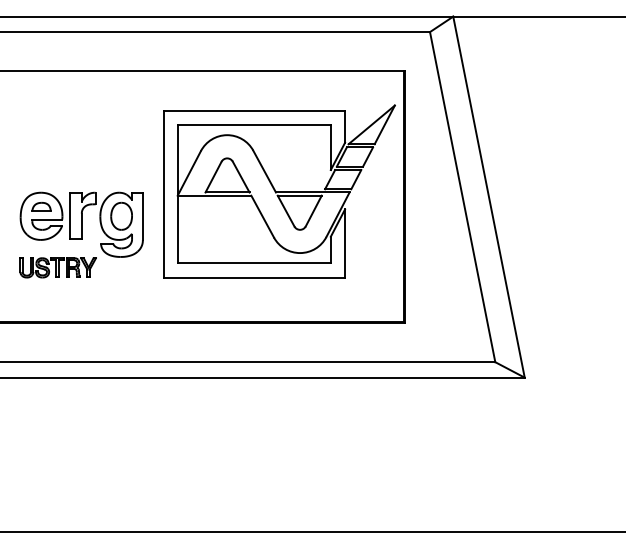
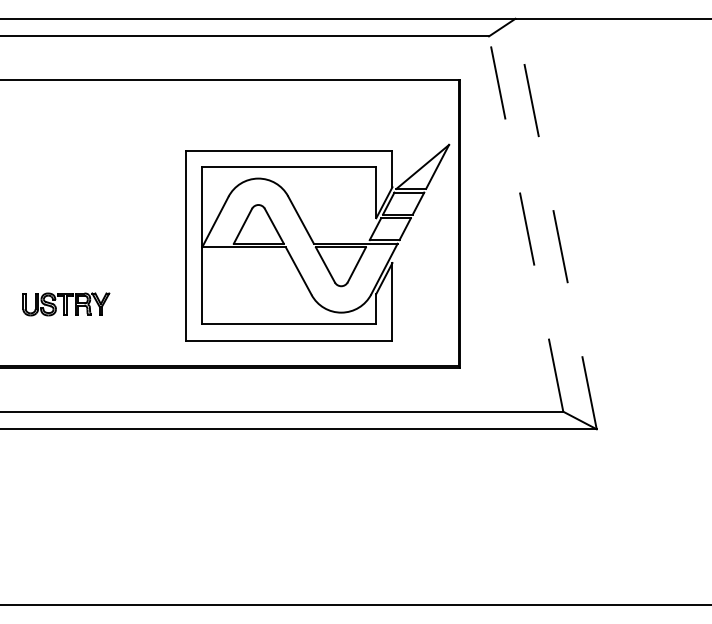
part: (279, 191) -> (317, 242), moved
line: (462, 196) -> (525, 223), solid -> dashed
line: (488, 196) -> (555, 223), solid -> dashed
part: (81, 224) -> (92, 255), removed

